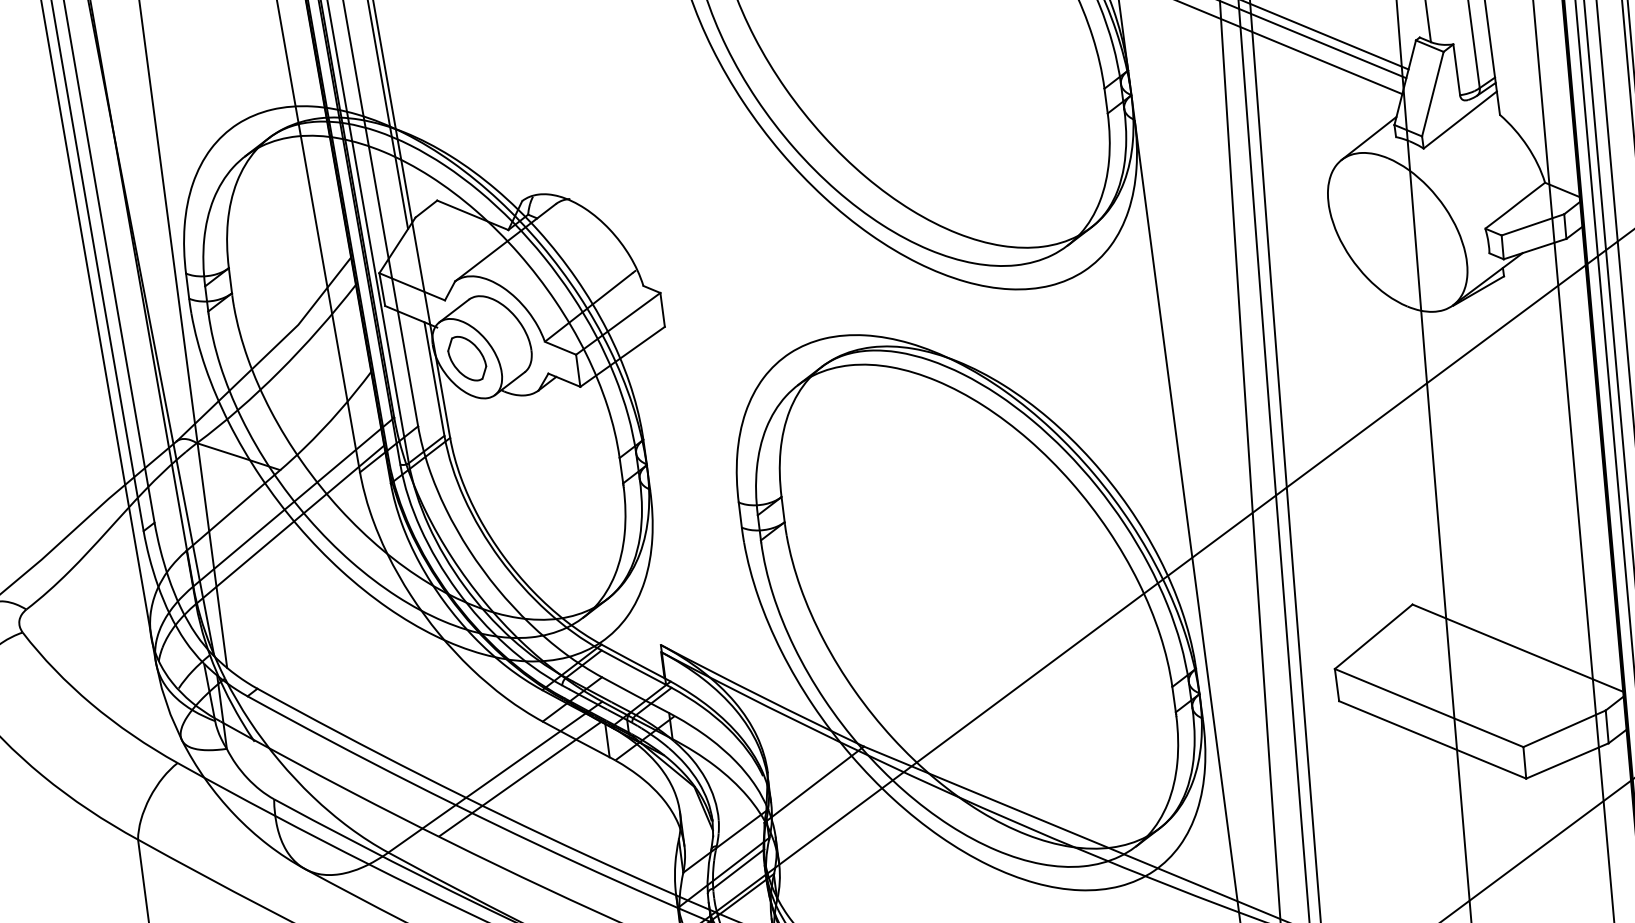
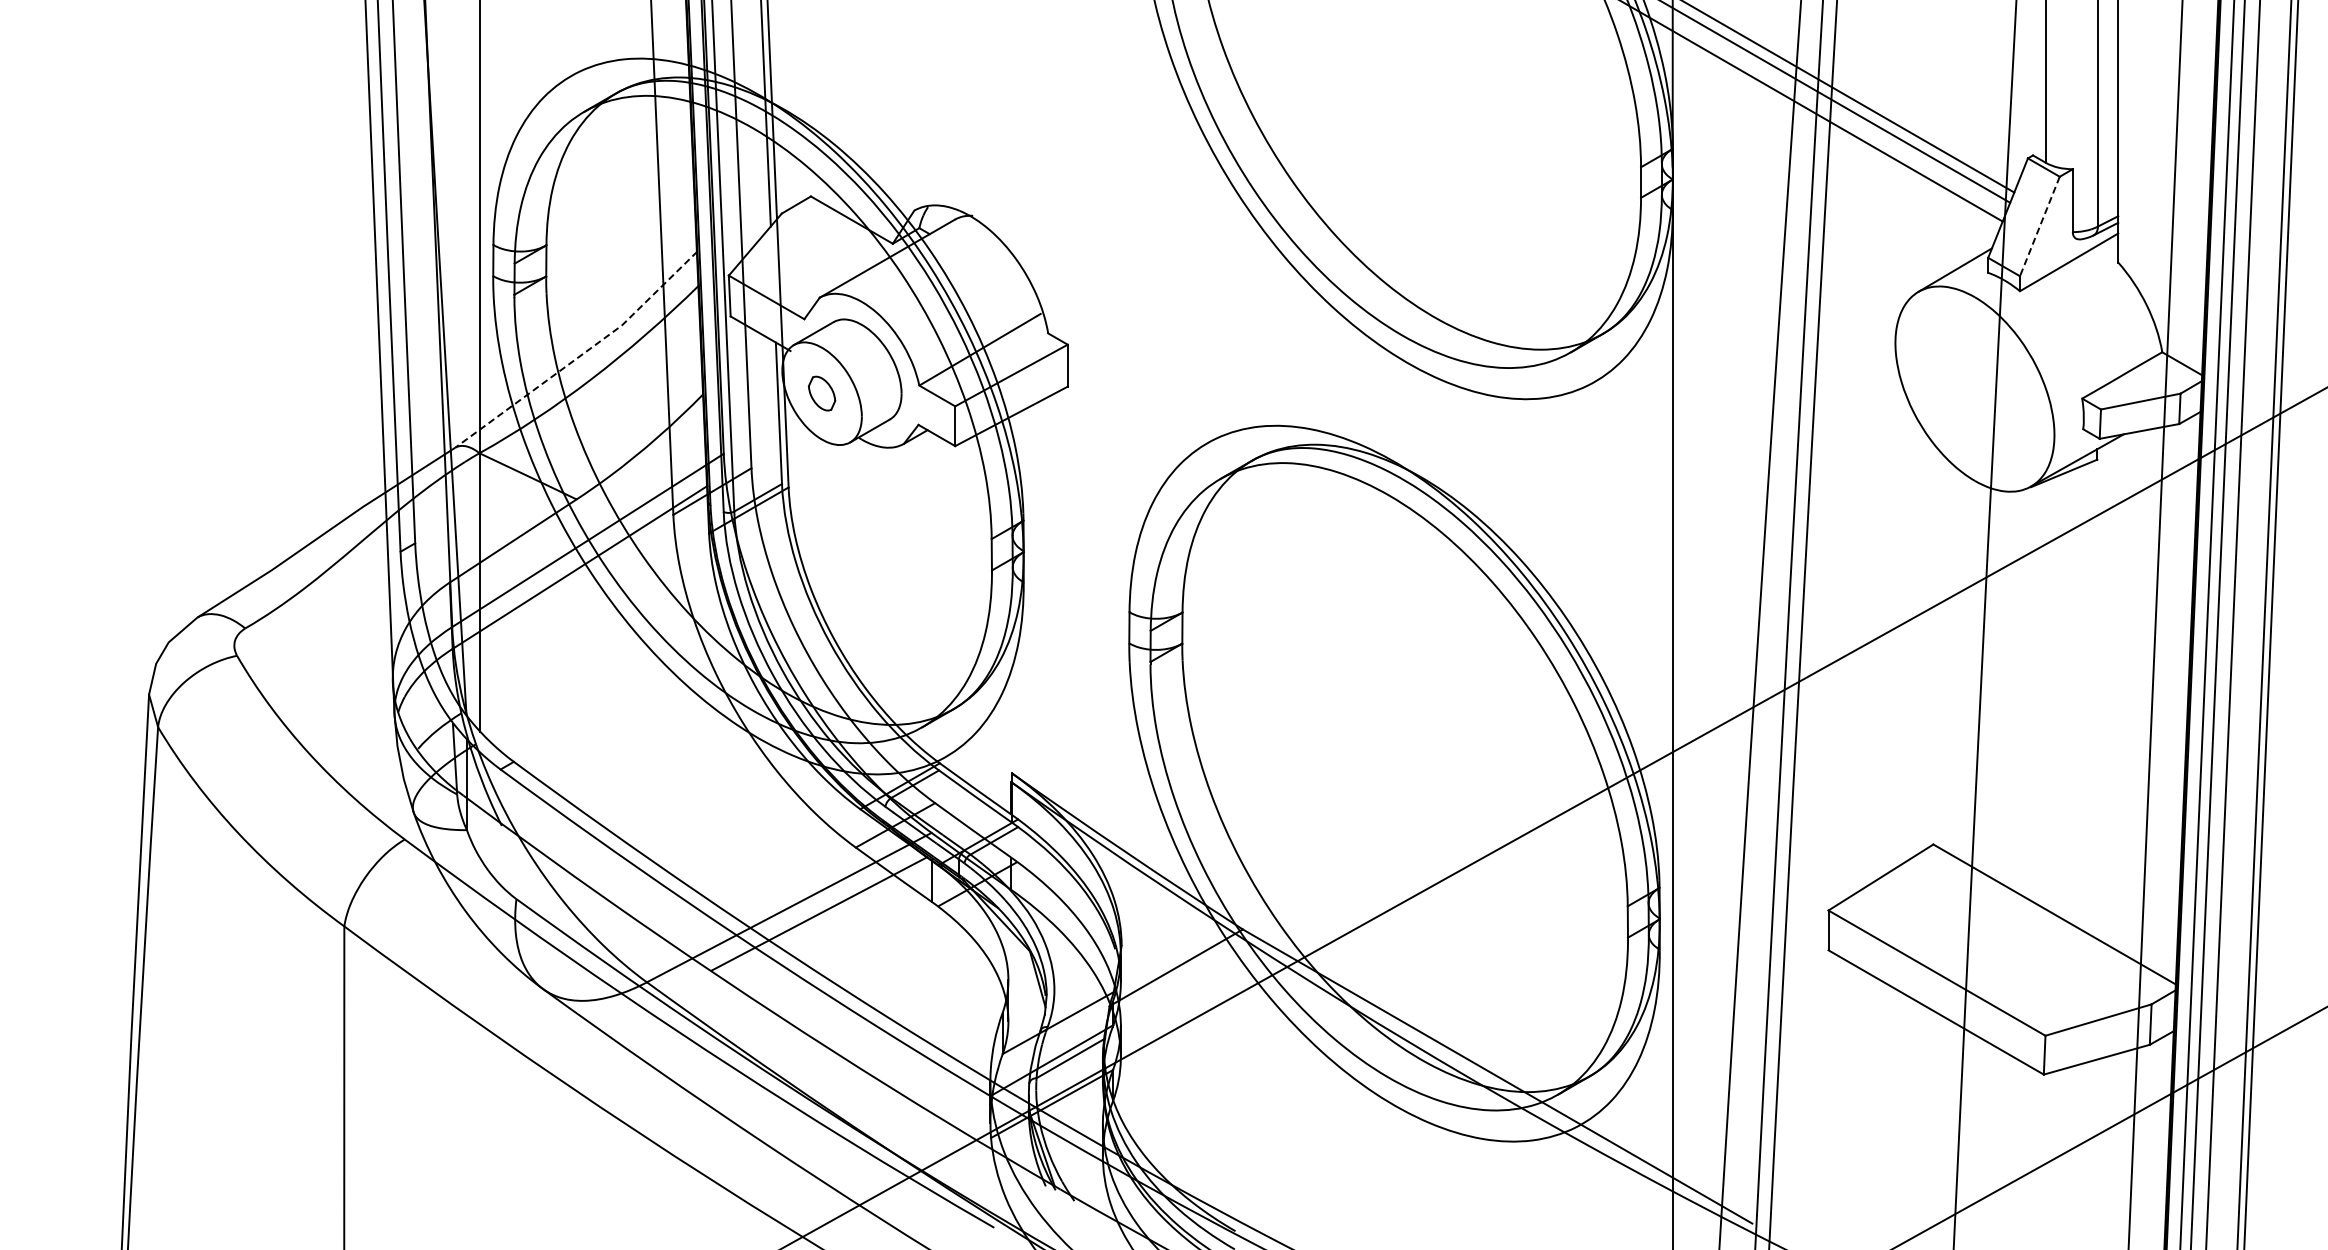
line: (1432, 94) -> (2039, 226), solid -> dashed
line: (268, 353) -> (581, 355), solid -> dashed
part: (466, 358) -> (821, 393), size x0.6

